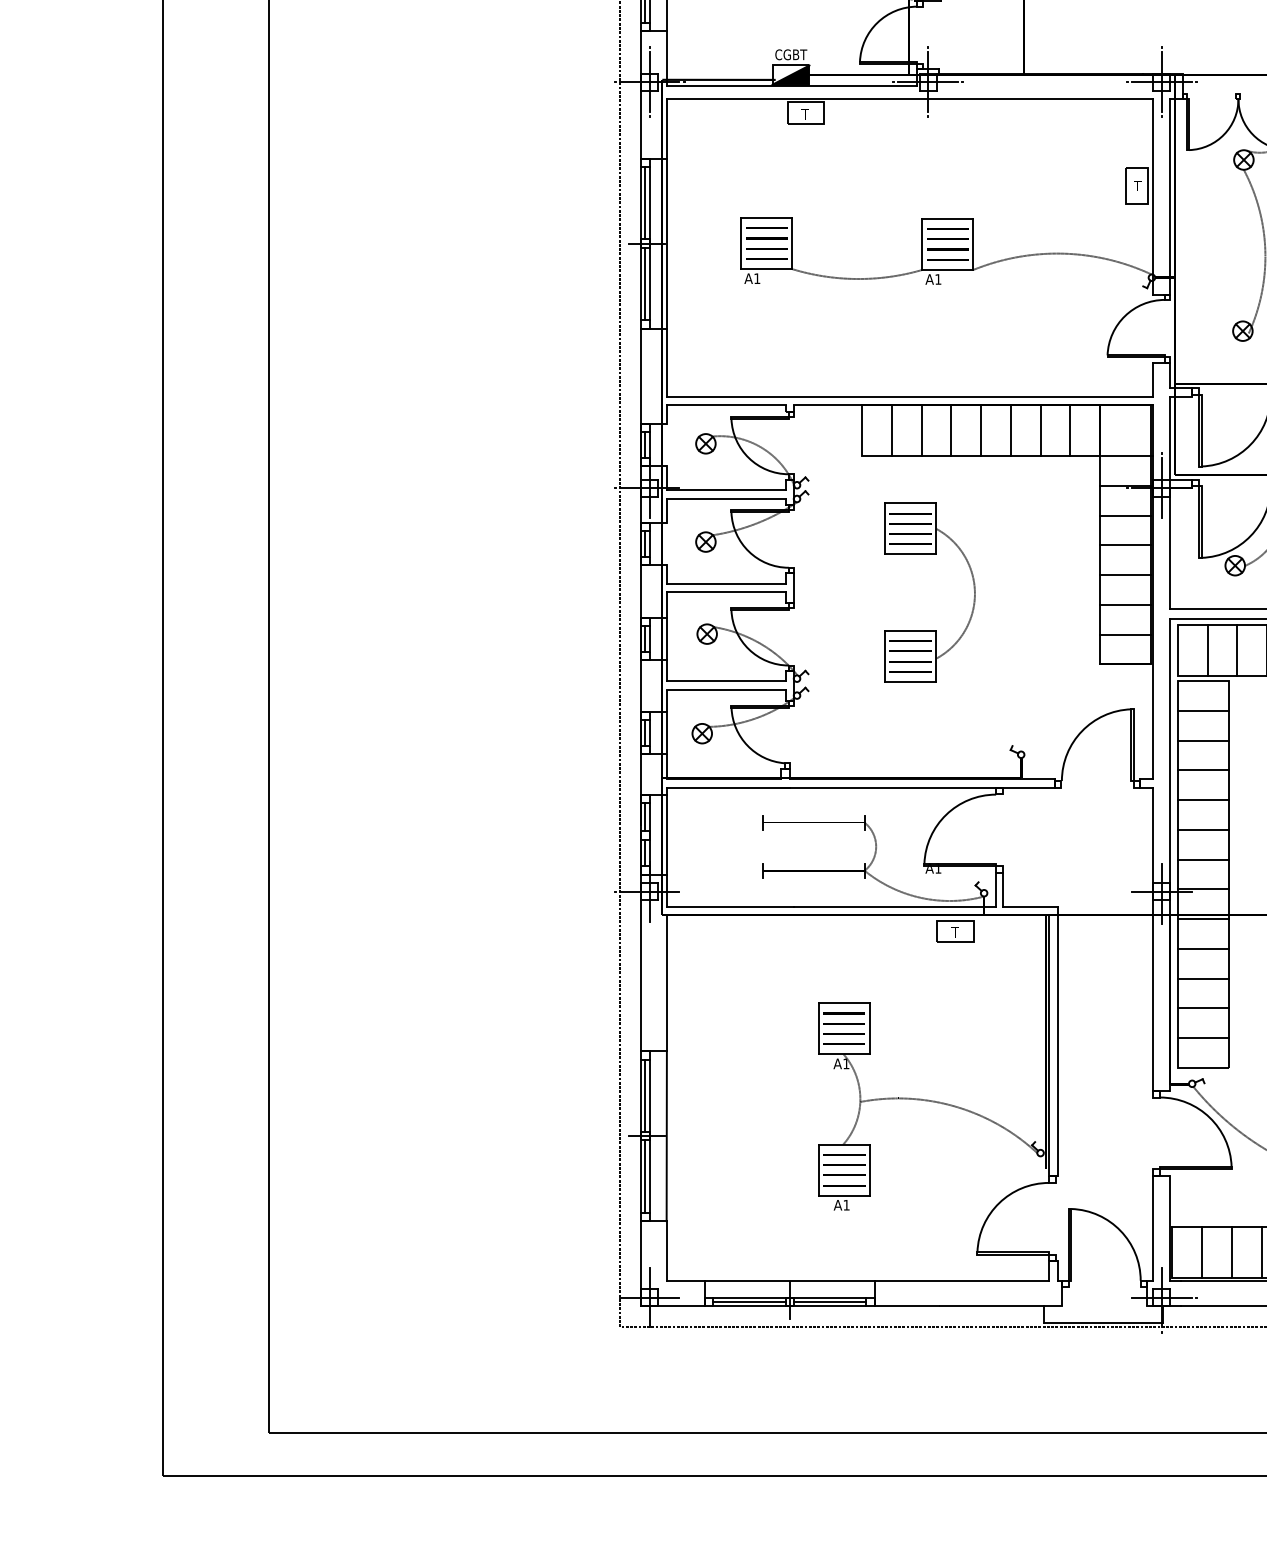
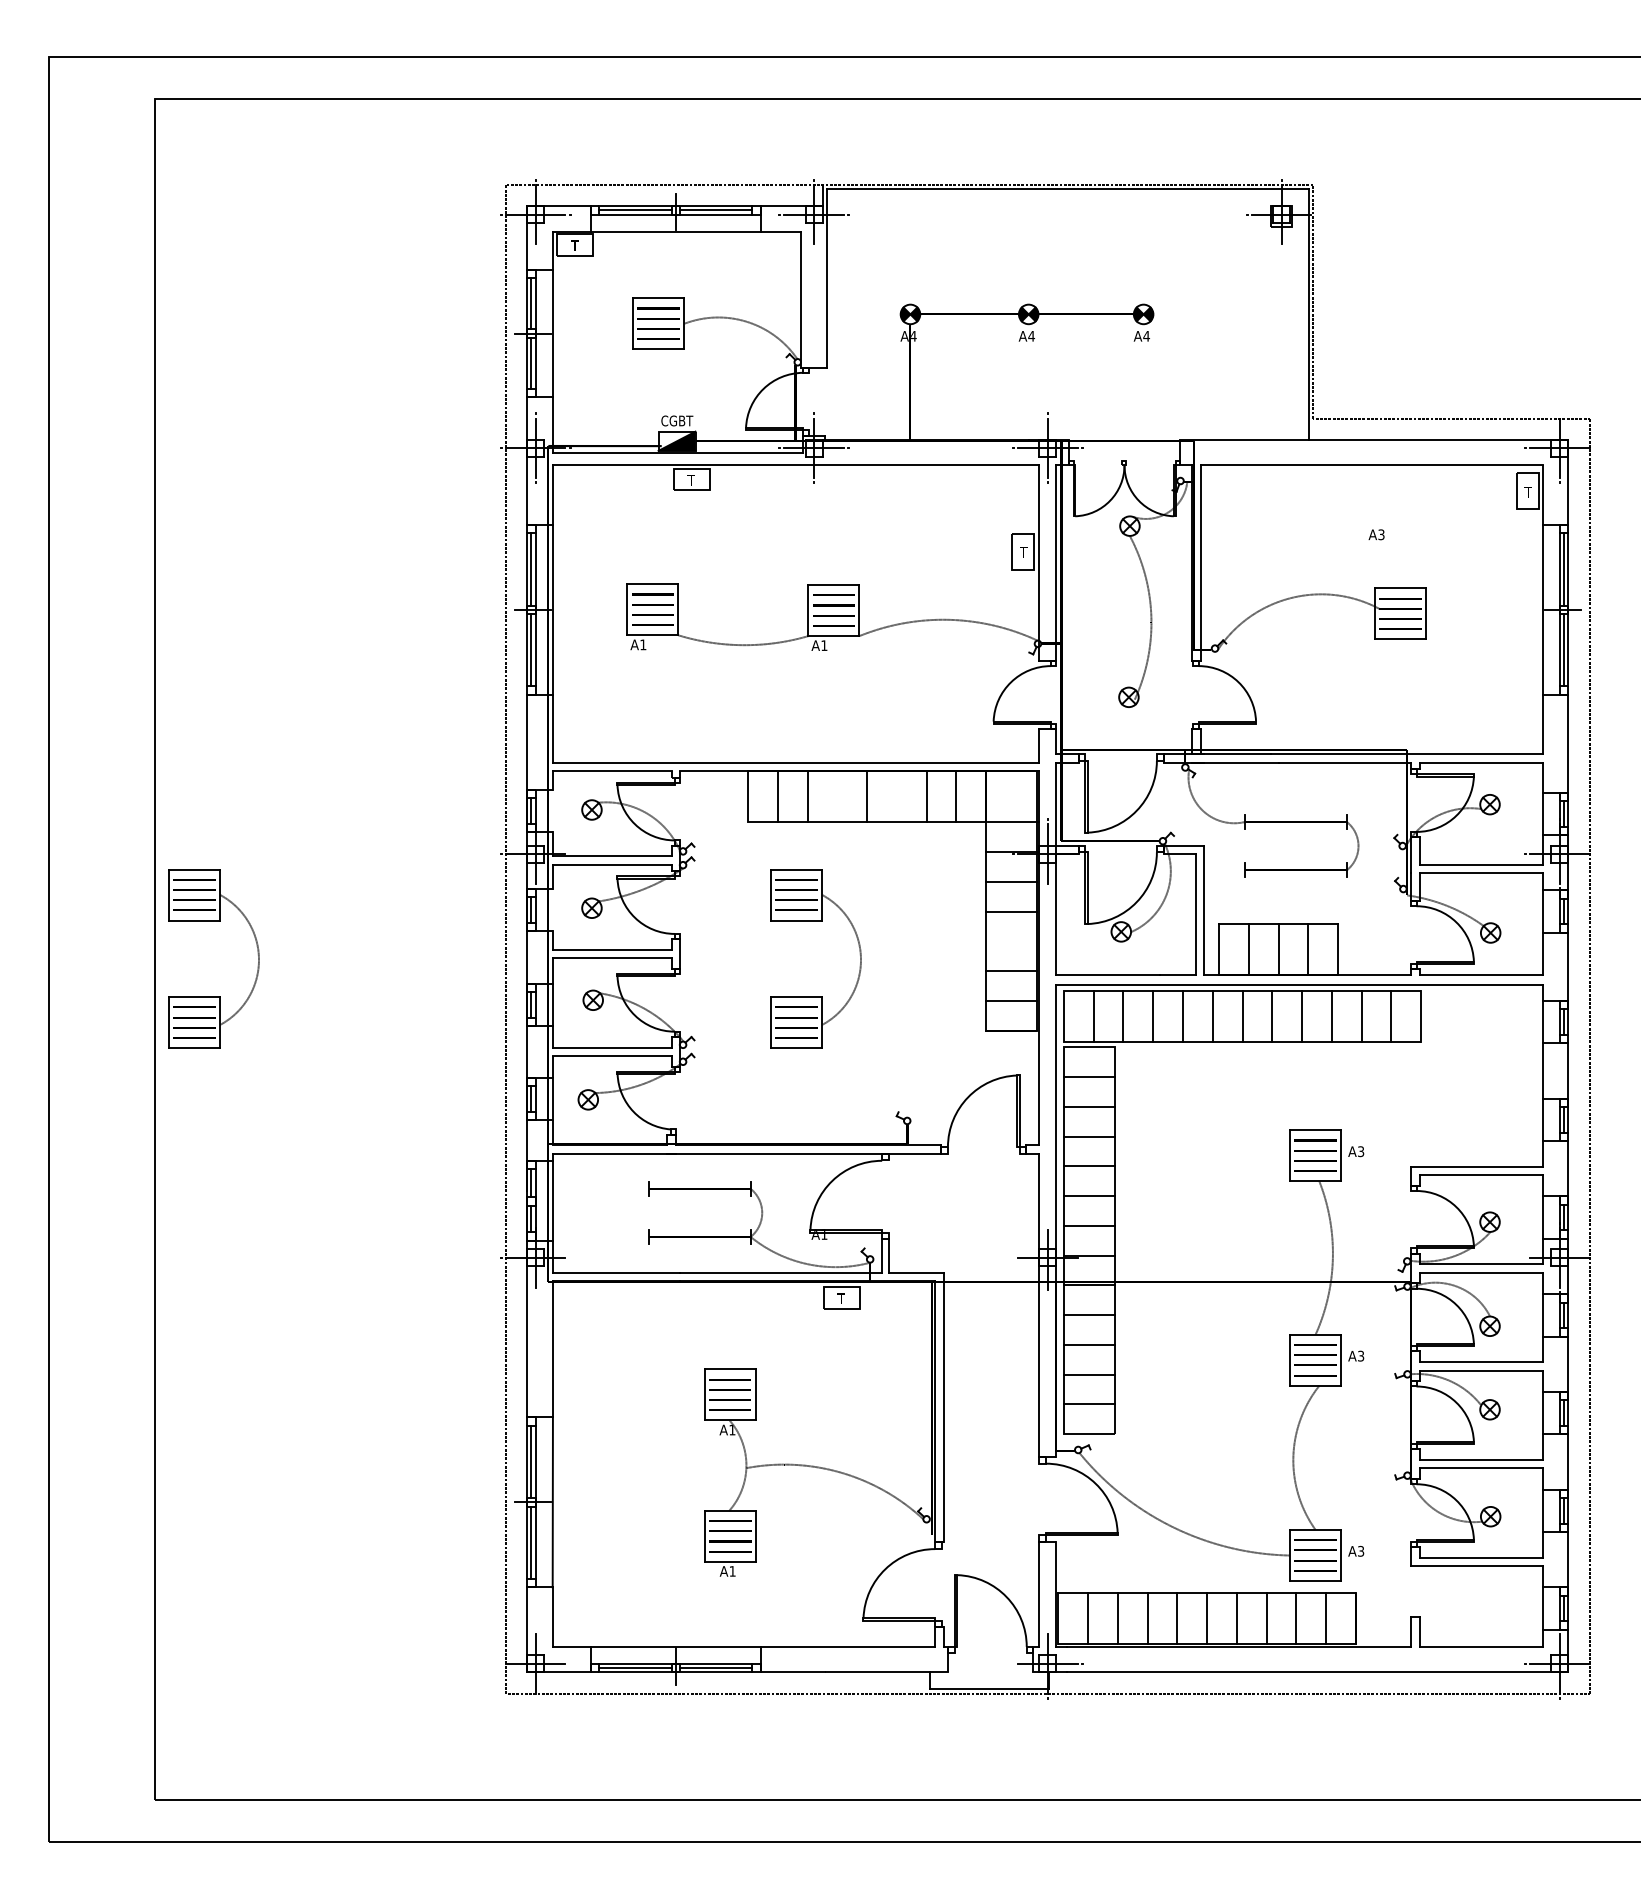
line: (951, 430) -> (837, 796), removed
line: (1010, 430) -> (896, 796), removed
part: (327, 555) -> (213, 921), added
line: (1125, 575) -> (1011, 941), removed

